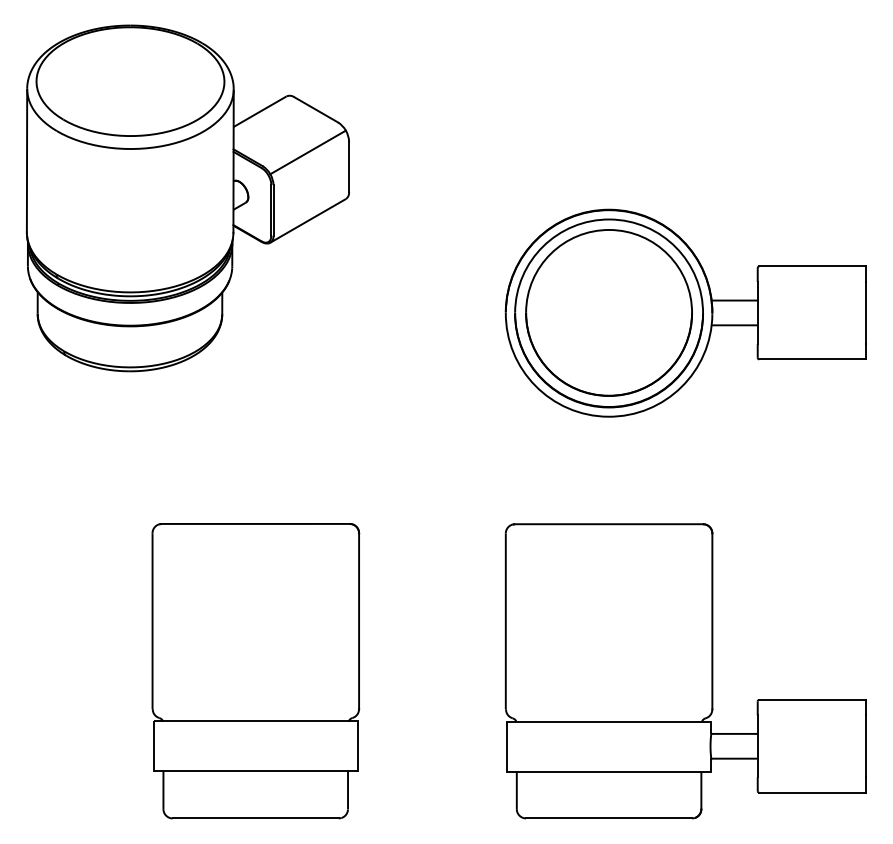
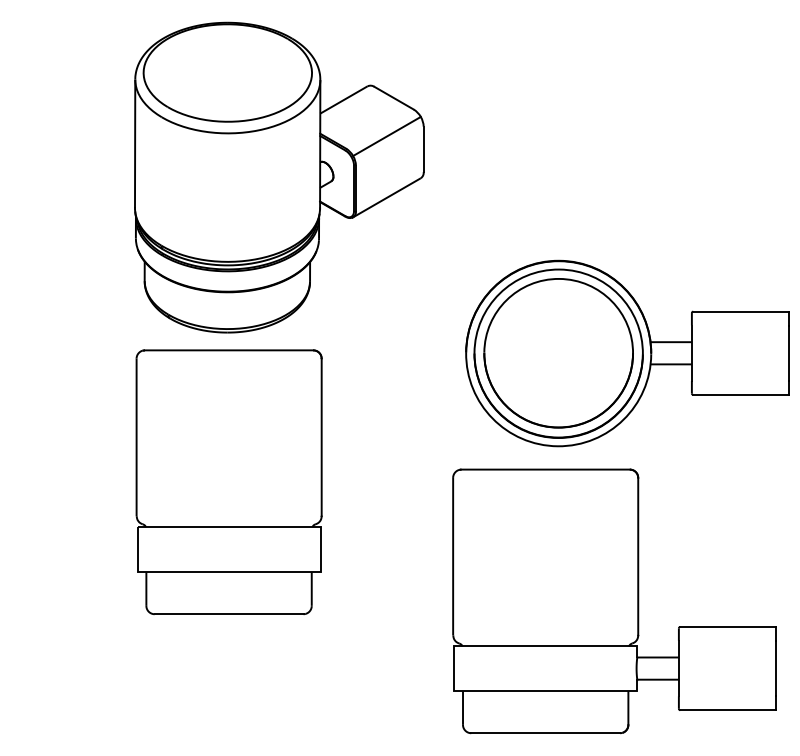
part: (188, 198) -> (279, 177), moved
part: (685, 313) -> (627, 353), moved
part: (255, 670) -> (228, 481), moved

